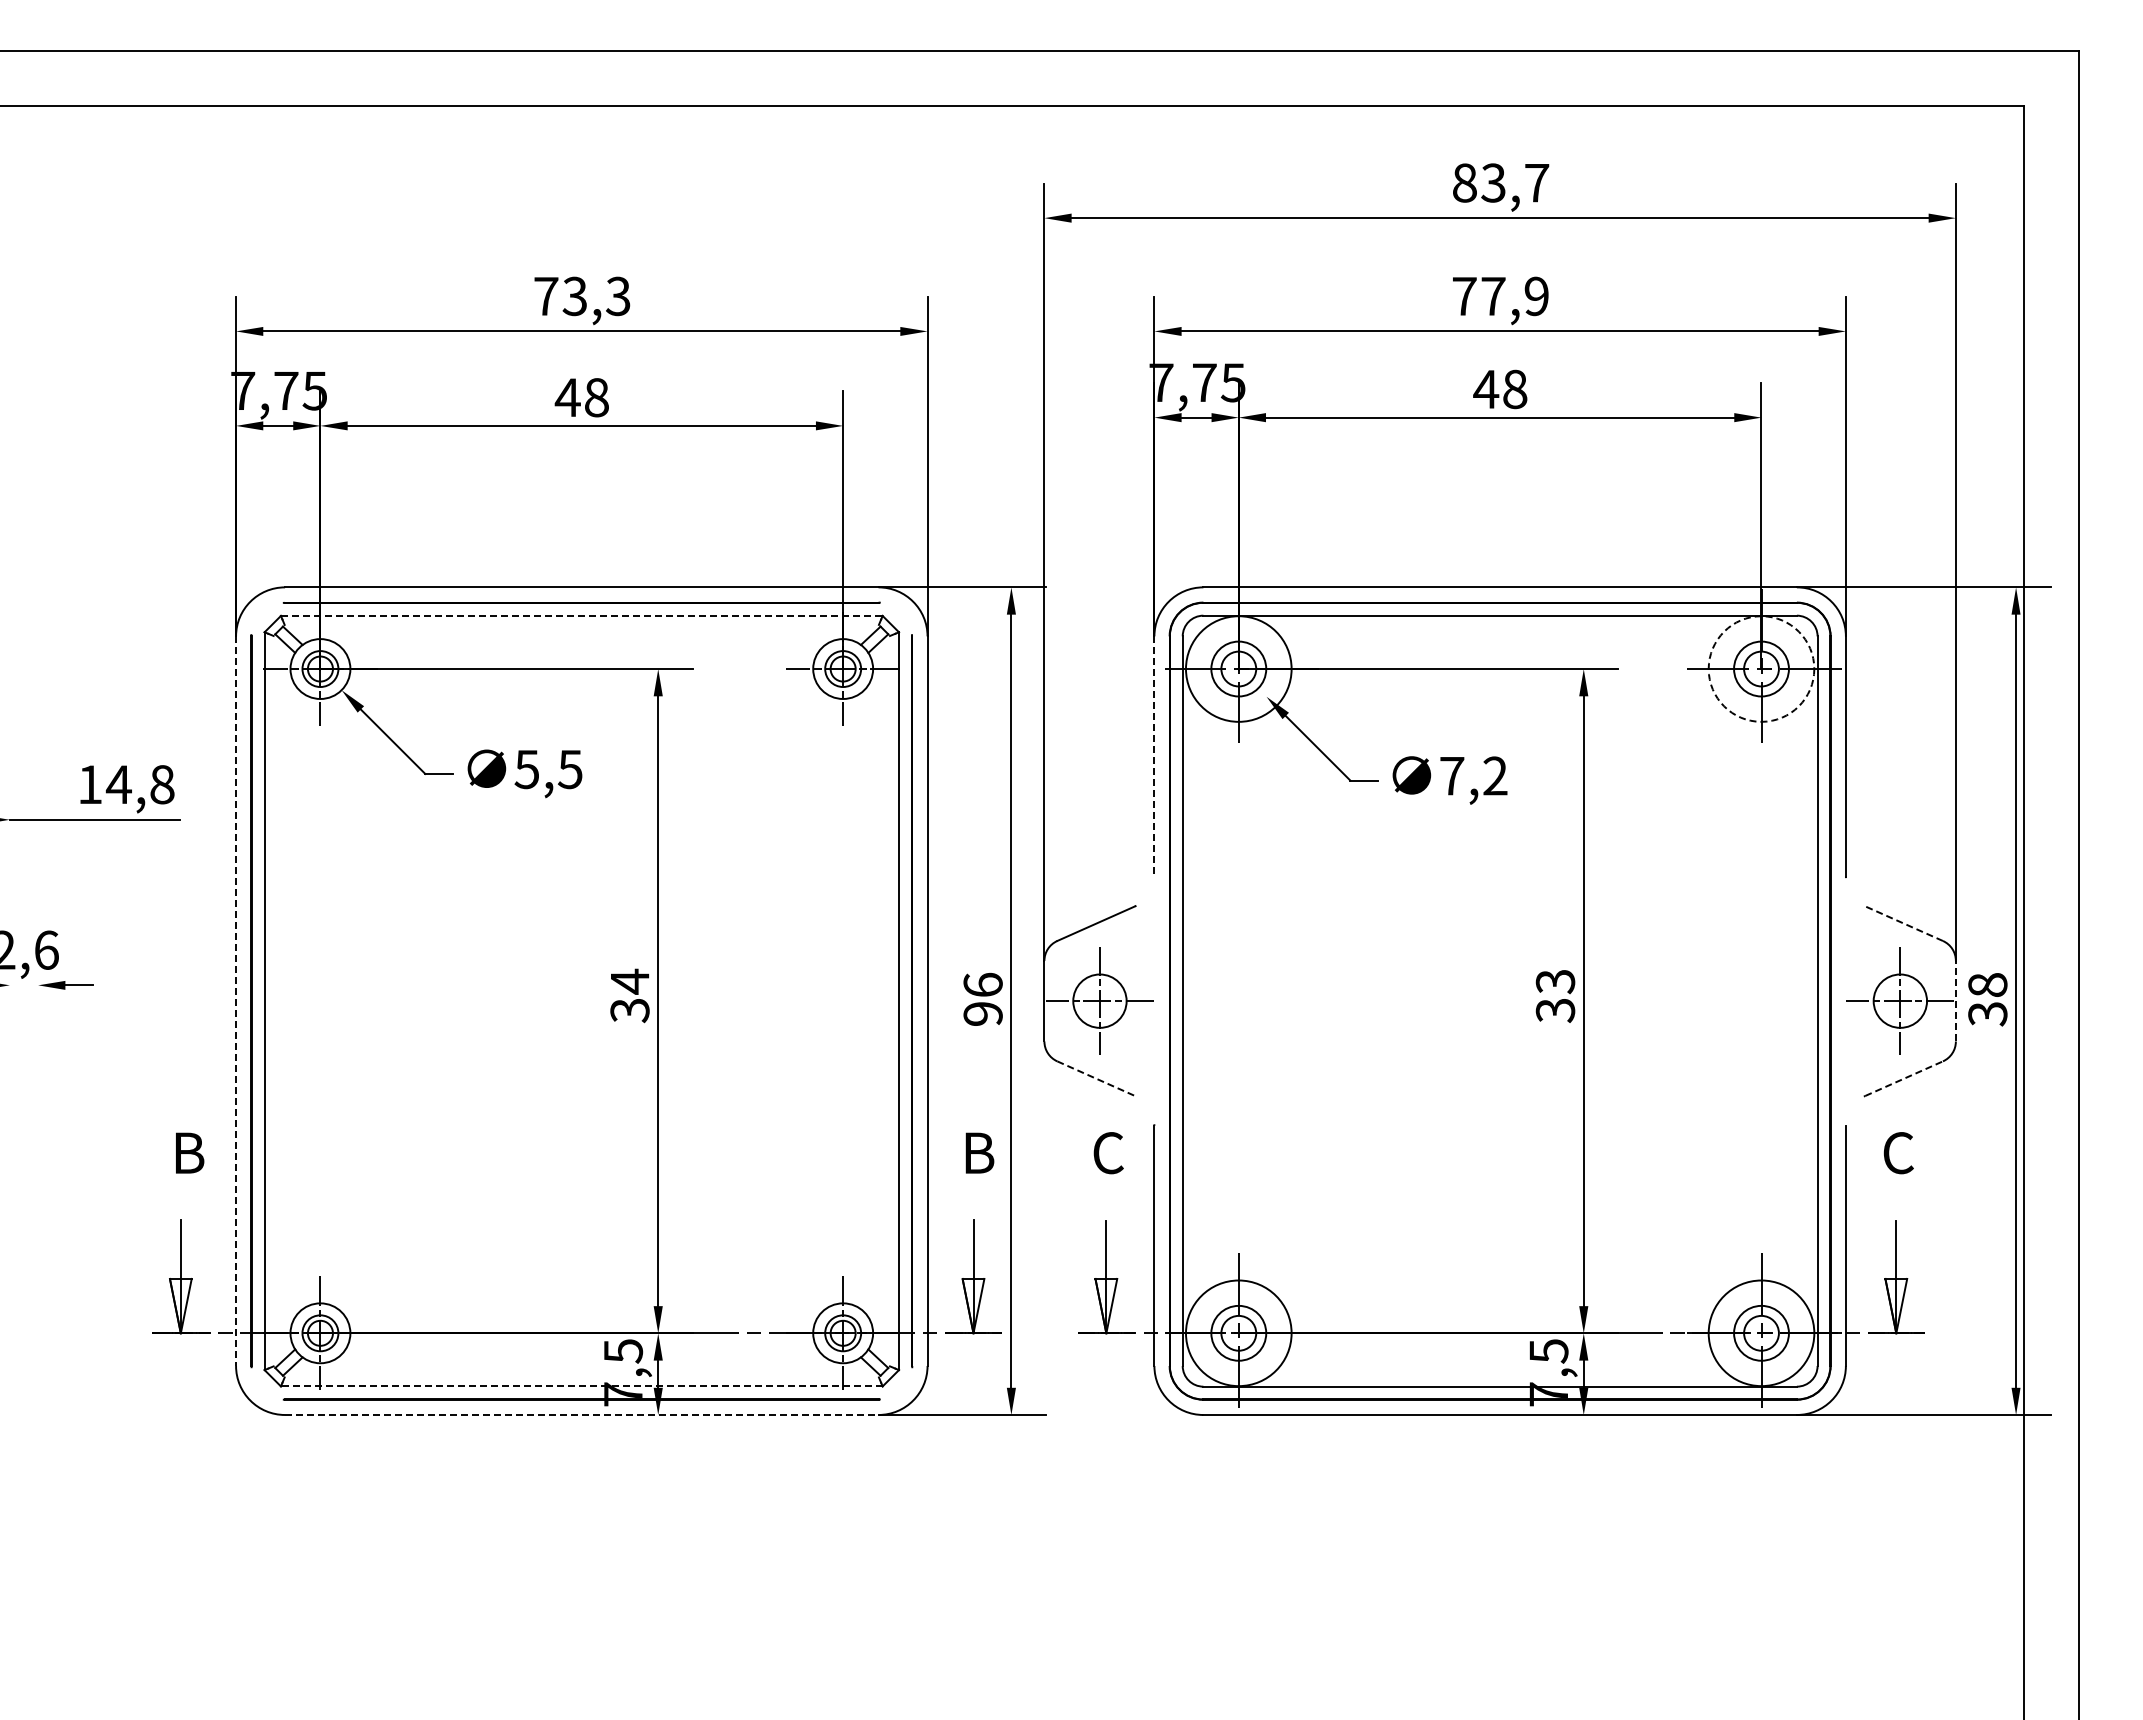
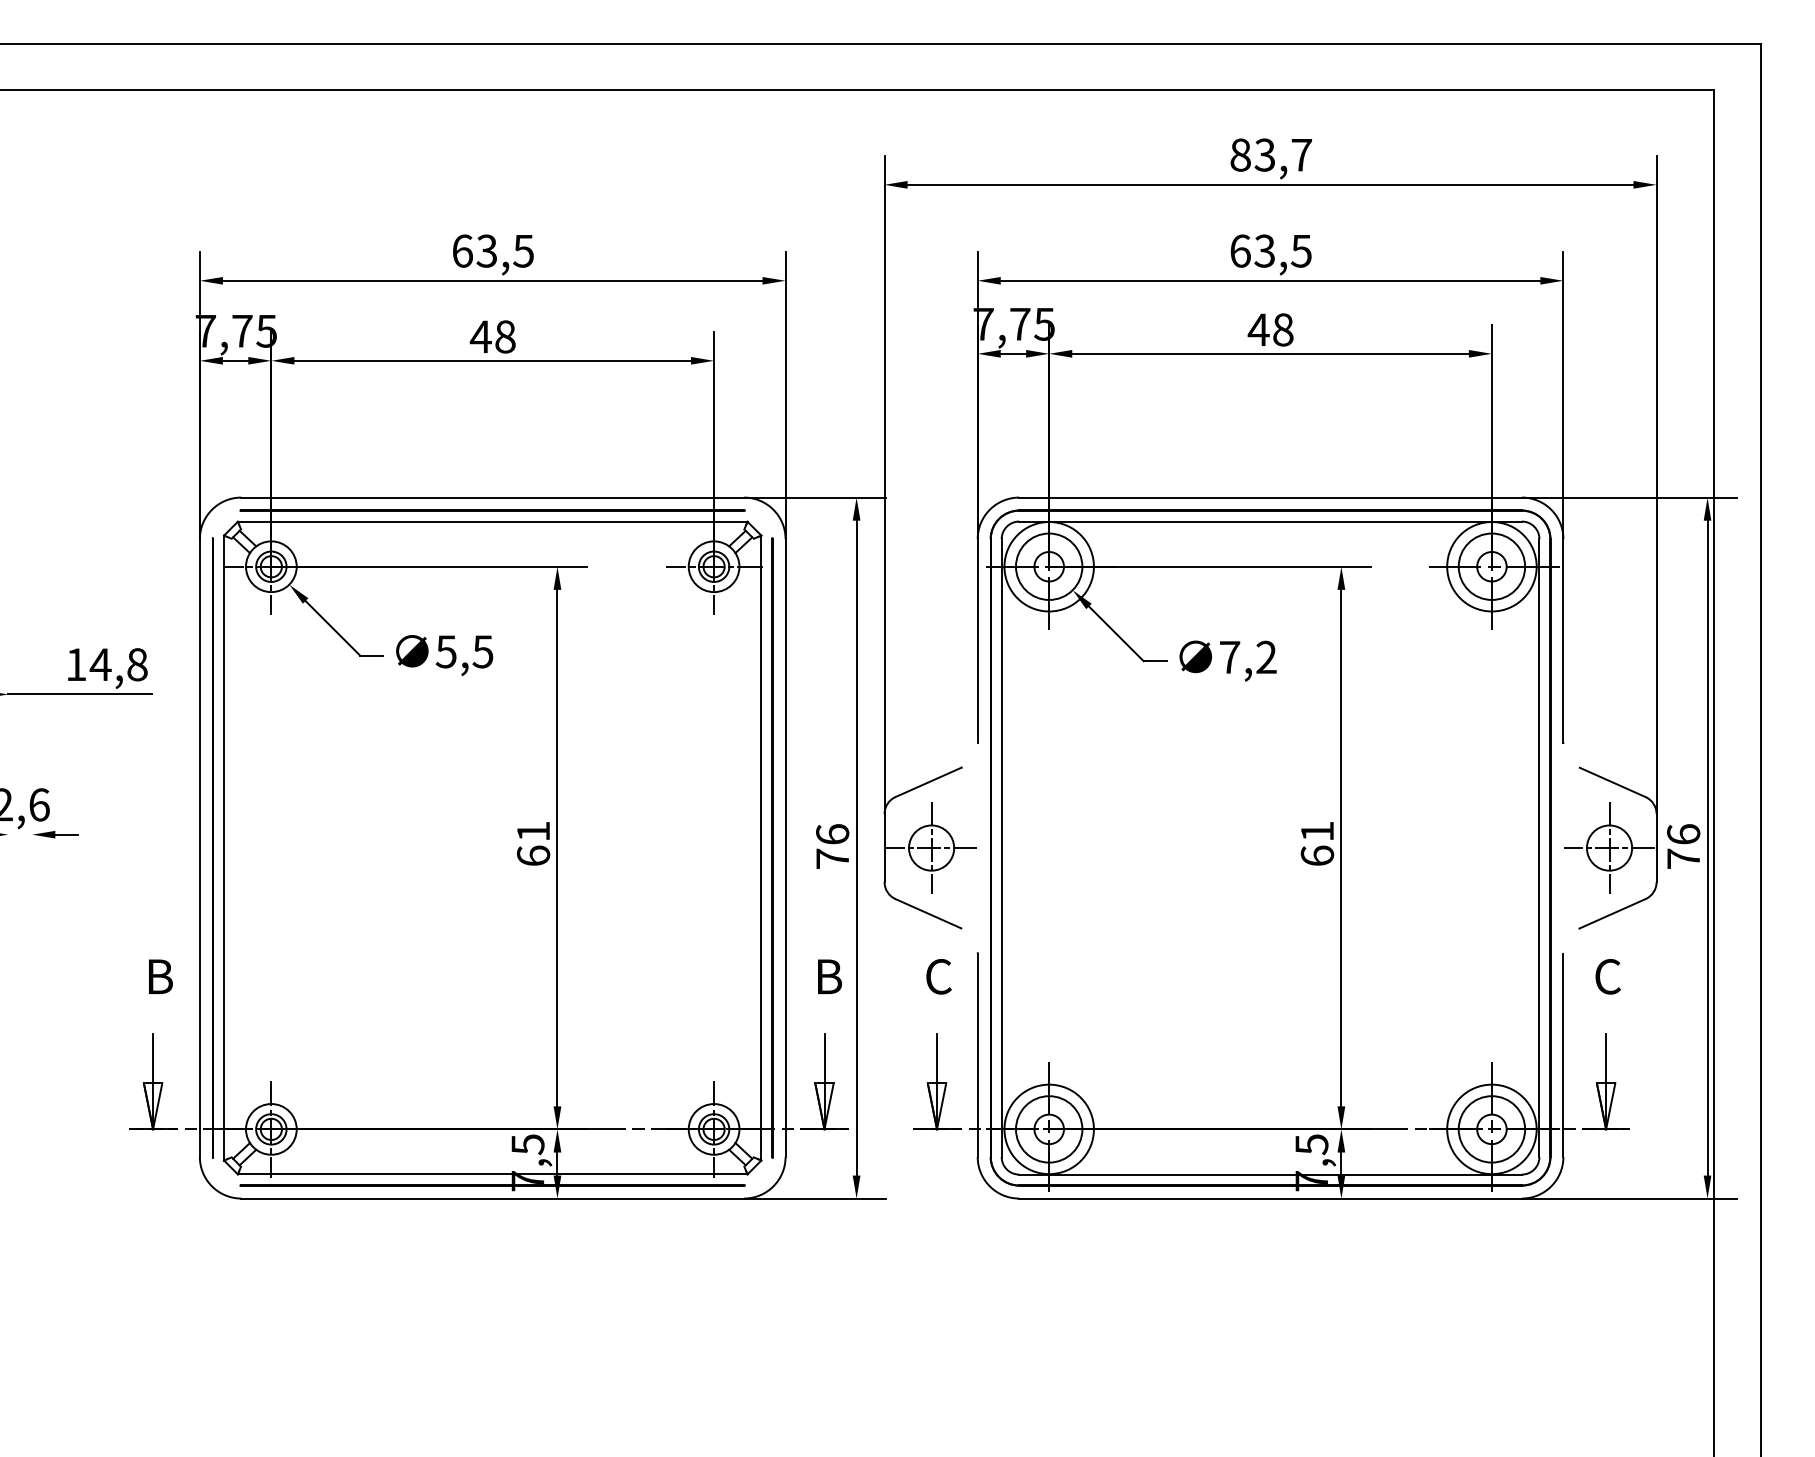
text: (582, 296) -> (493, 251), 73,3 -> 63,5
text: (1500, 296) -> (1270, 251), 77,9 -> 63,5
line: (581, 615) -> (492, 521), dashed -> solid
circle: (1238, 668) -> (1048, 566), size x1.43
circle: (1761, 668) -> (1491, 566), dashed -> solid
circle: (1761, 668) -> (1491, 566), size x1.43
line: (1154, 756) -> (977, 640), dashed -> solid
line: (1904, 923) -> (1613, 782), dashed -> solid
text: (629, 995) -> (533, 843), 34 -> 61
text: (1555, 996) -> (1317, 844), 33 -> 61
text: (1987, 999) -> (1683, 846), 38 -> 76
line: (1955, 1000) -> (1656, 847), dashed -> solid
line: (236, 1001) -> (200, 848), dashed -> solid
text: (982, 1013) -> (832, 858), 96 -> 76
line: (1096, 1078) -> (928, 913), dashed -> solid
line: (1904, 1078) -> (1613, 913), dashed -> solid
circle: (1238, 1333) -> (1048, 1129), size x1.43
circle: (1761, 1333) -> (1491, 1129), size x1.43
line: (581, 1386) -> (492, 1174), dashed -> solid
line: (581, 1414) -> (492, 1198), dashed -> solid

